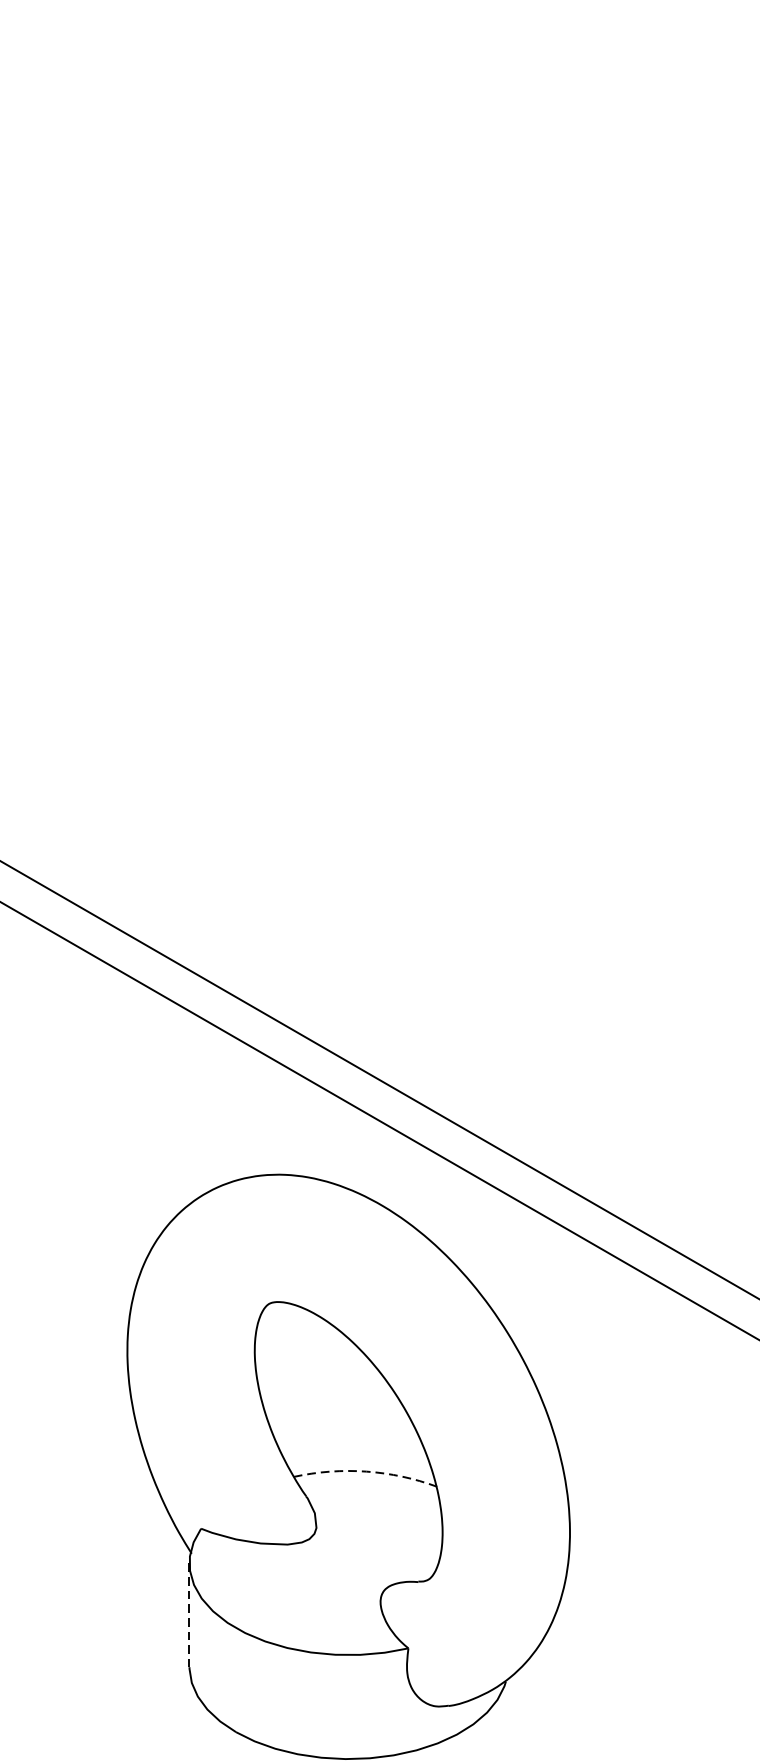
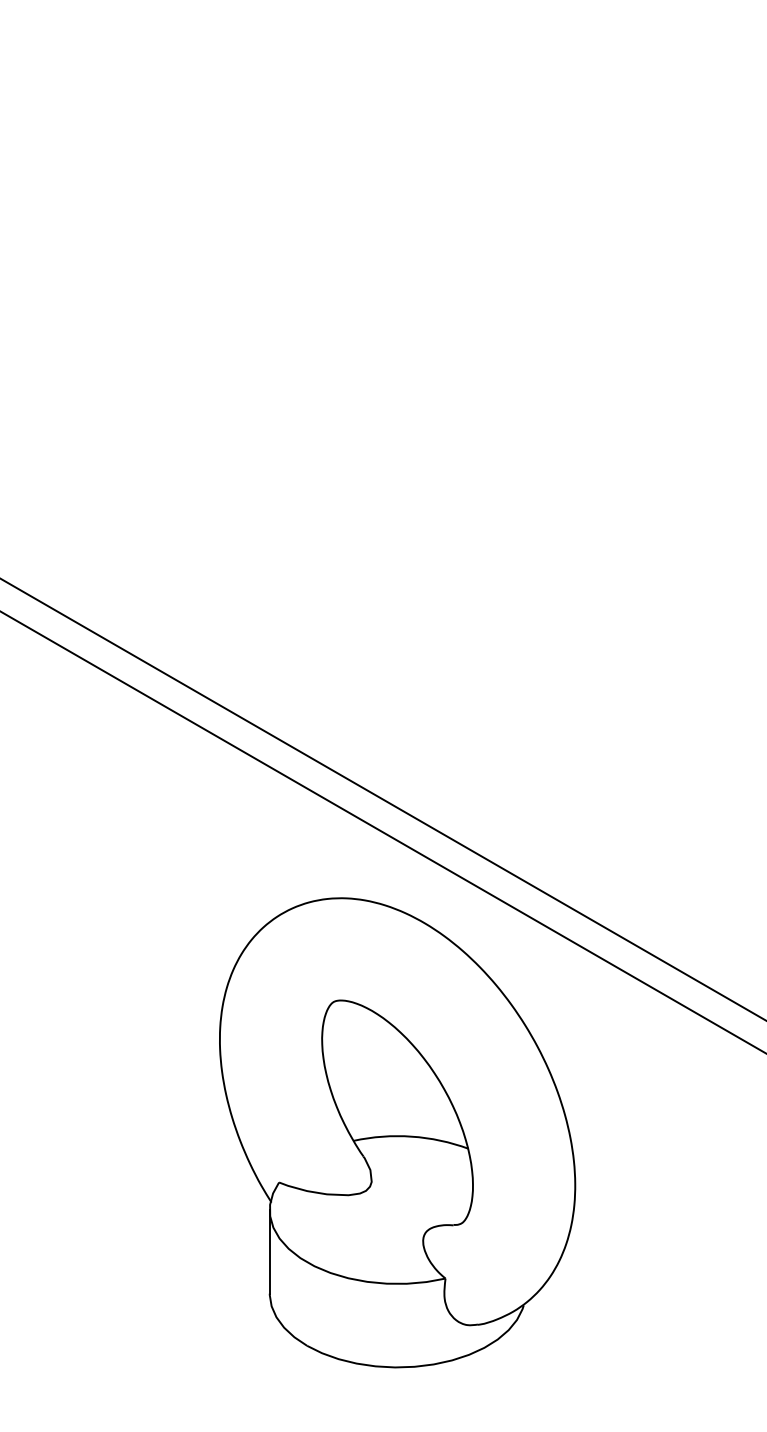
arc: (366, 1471) -> (411, 1136), dashed -> solid
line: (189, 1614) -> (269, 1251), dashed -> solid

